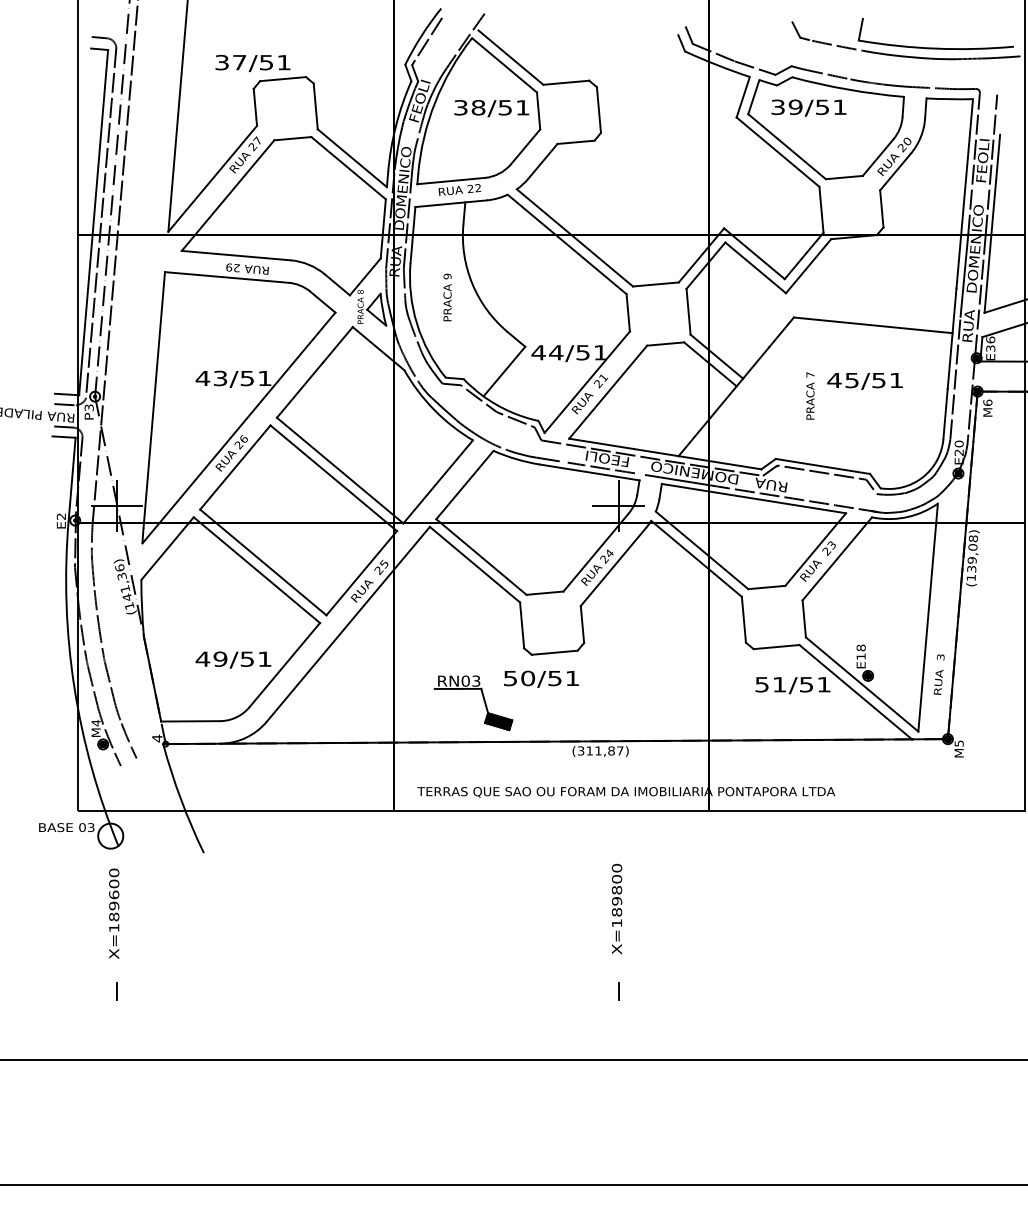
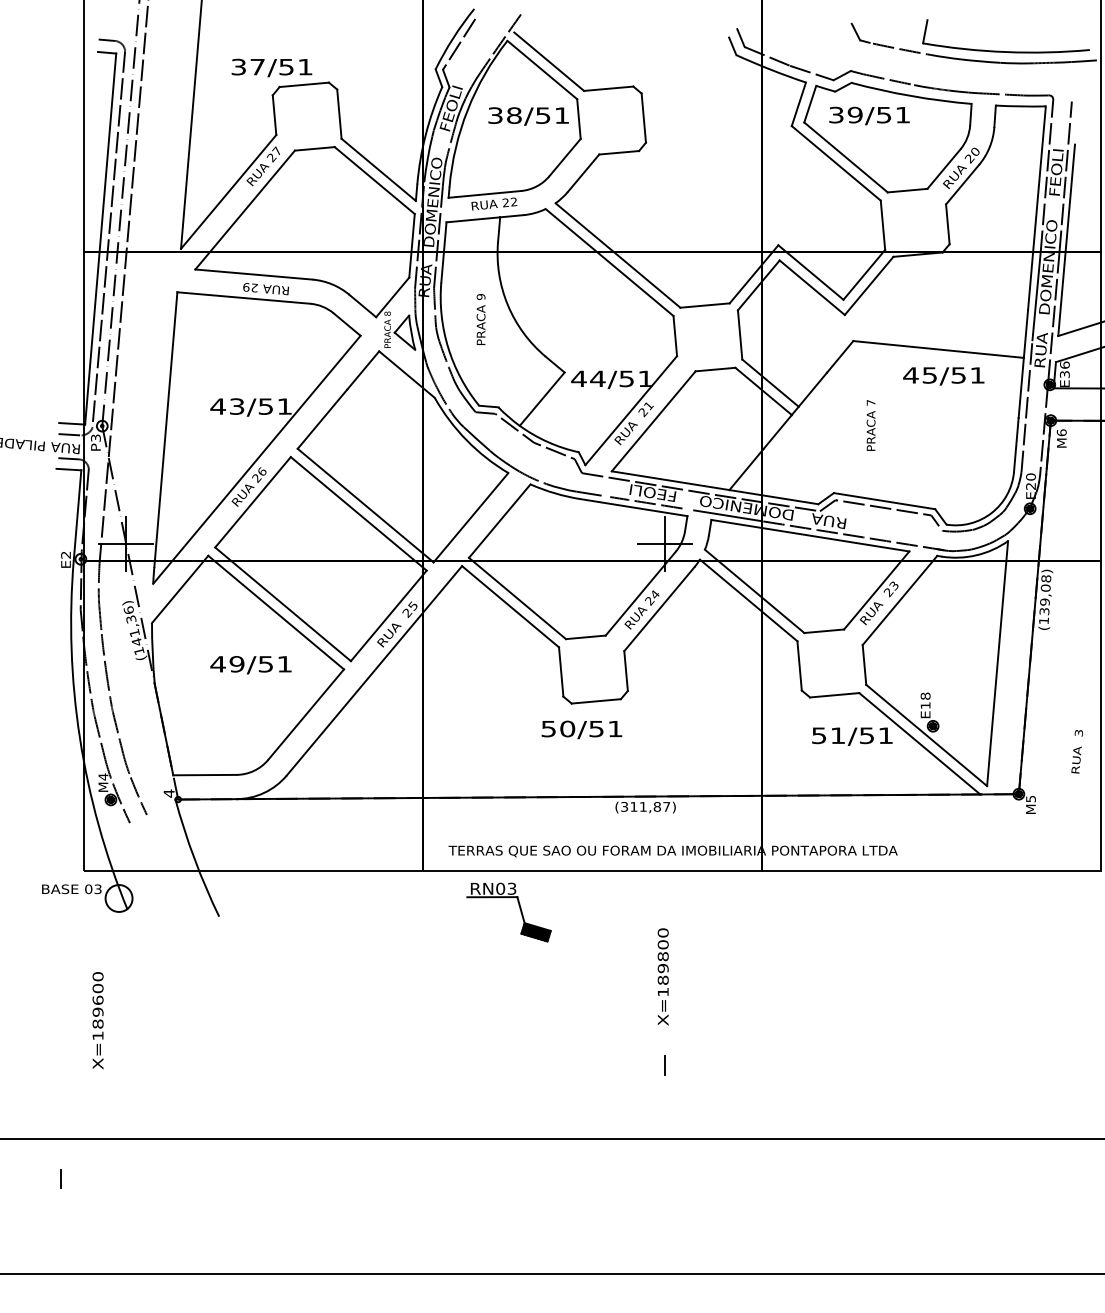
text: (864, 381) -> (943, 376), moved
text: (233, 659) -> (251, 664), moved
text: (938, 674) -> (1076, 751), moved
part: (483, 701) -> (519, 910), moved
text: (114, 913) -> (98, 1020), moved
line: (116, 991) -> (60, 1179), moved

